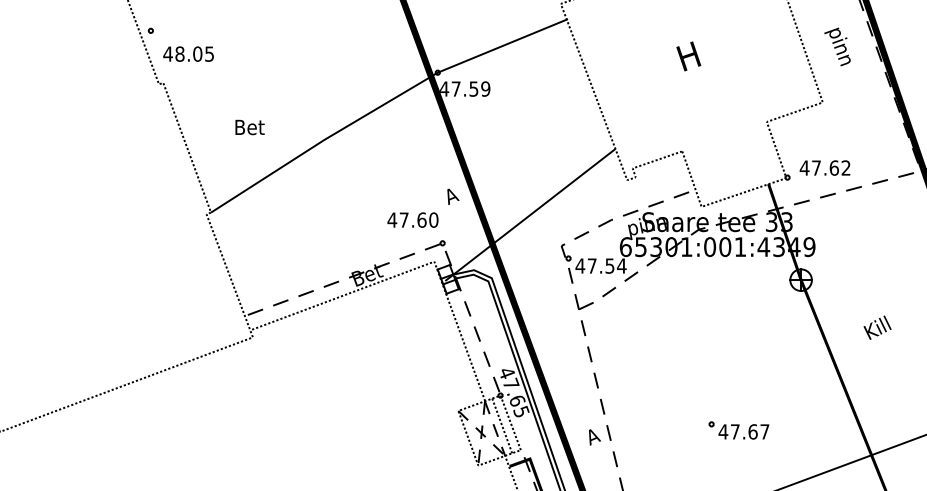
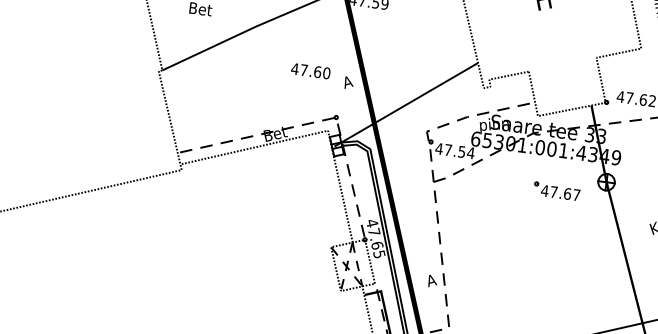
text: (412, 219) -> (310, 70), moved
line: (502, 425) -> (363, 262), removed
part: (738, 430) -> (556, 191), moved

